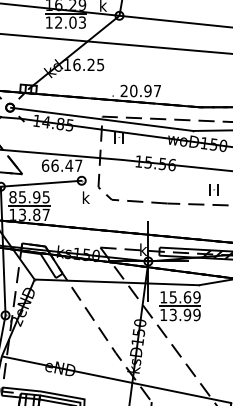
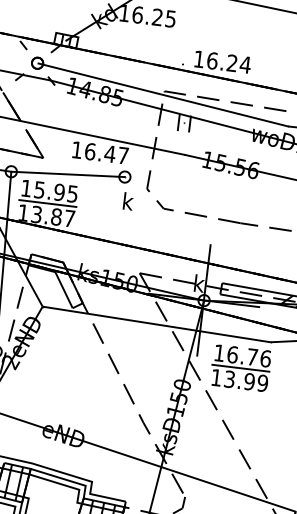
text: (140, 90) -> (221, 61), 20.97 -> 16.24
text: (45, 165) -> (77, 149), 66.47 -> 16.47
text: (12, 197) -> (25, 188), 85.95 -> 15.95
text: (184, 297) -> (248, 356), 15.69 -> 16.76

